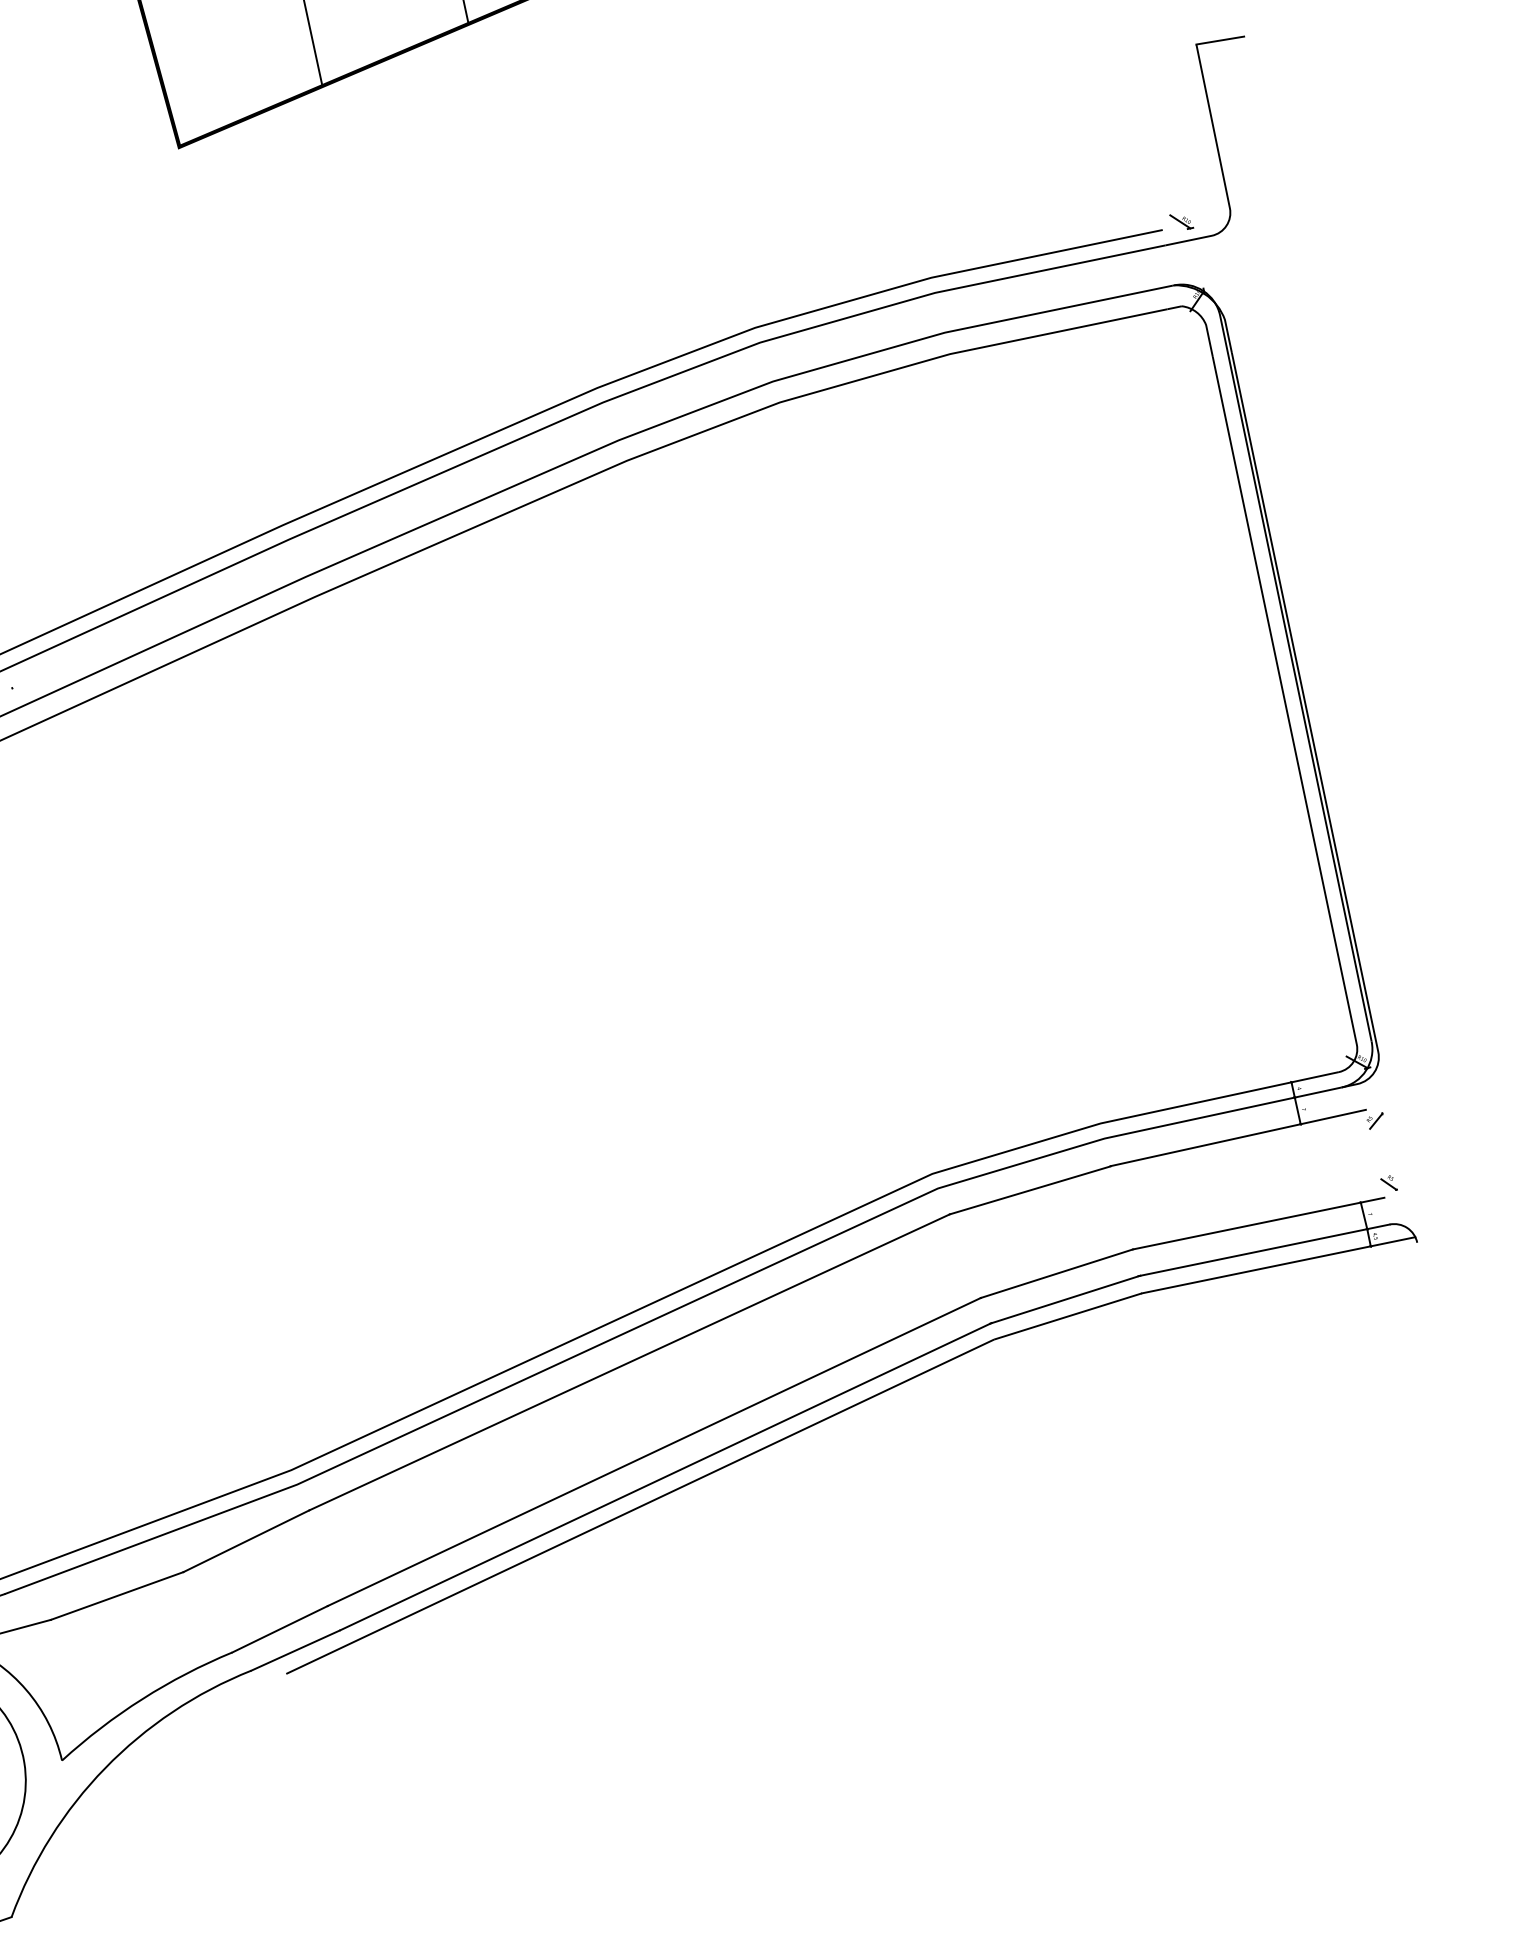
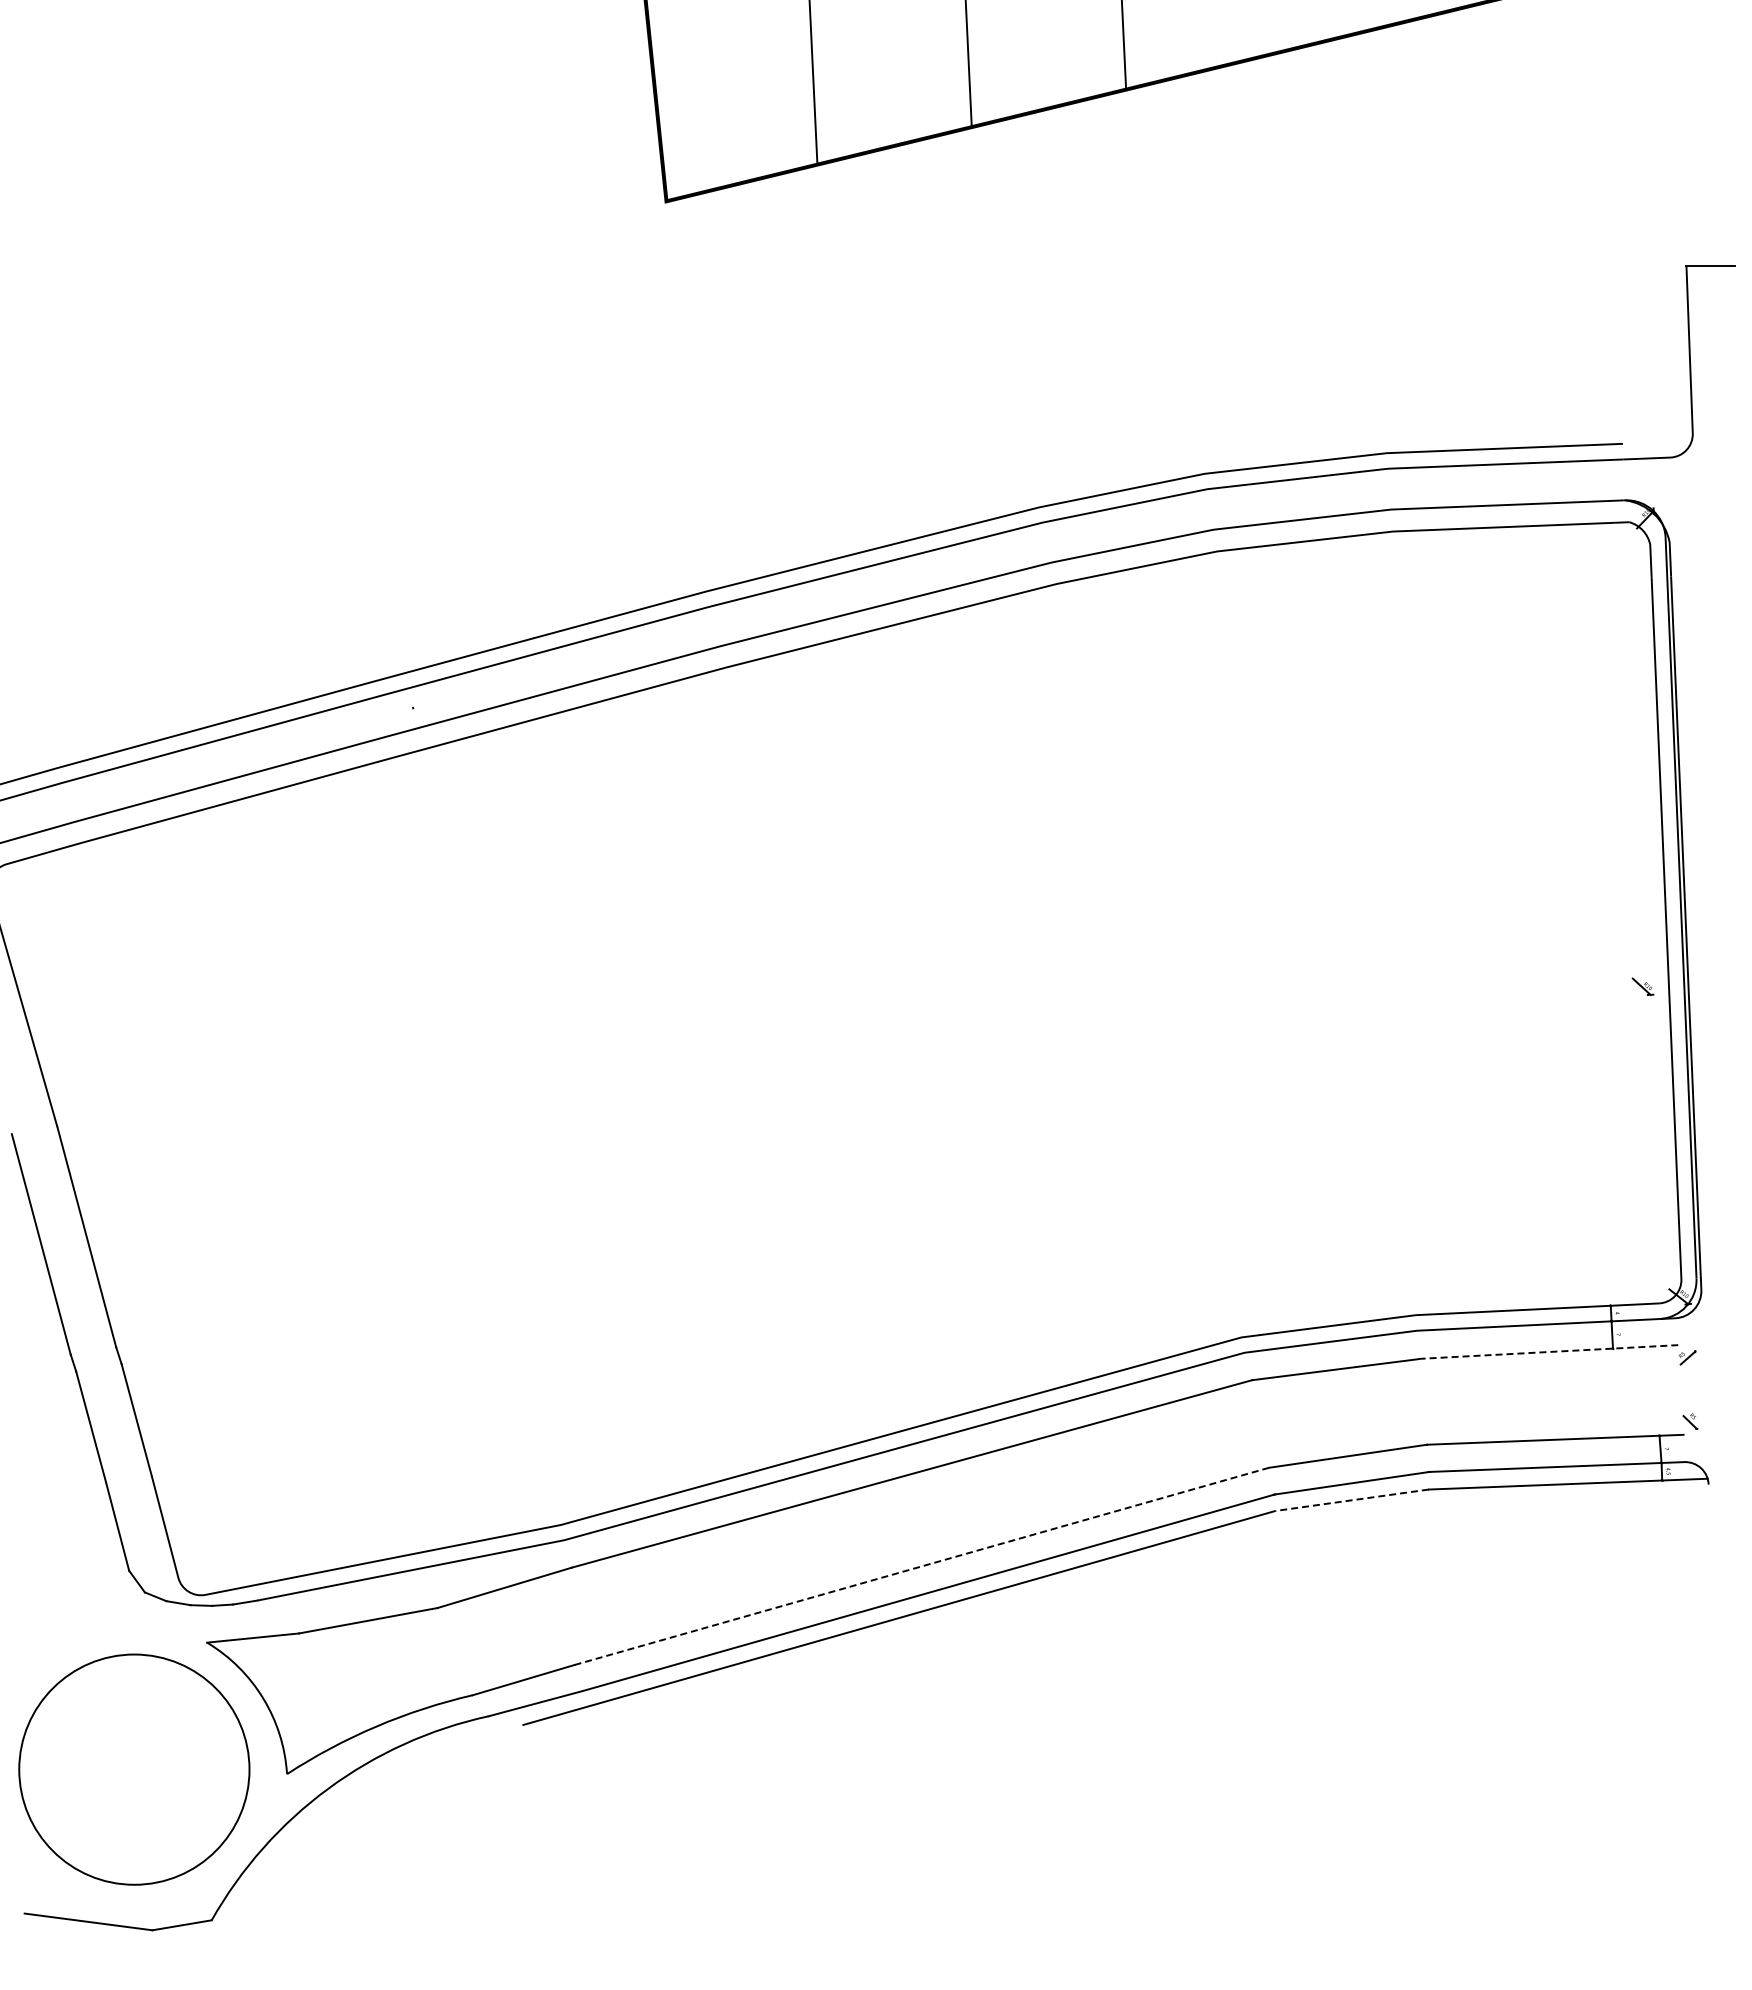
part: (1181, 221) -> (1642, 986), moved
line: (1238, 1138) -> (1549, 1352), solid -> dashed
line: (1067, 1316) -> (1351, 1500), solid -> dashed
line: (654, 1452) -> (921, 1566), solid -> dashed

